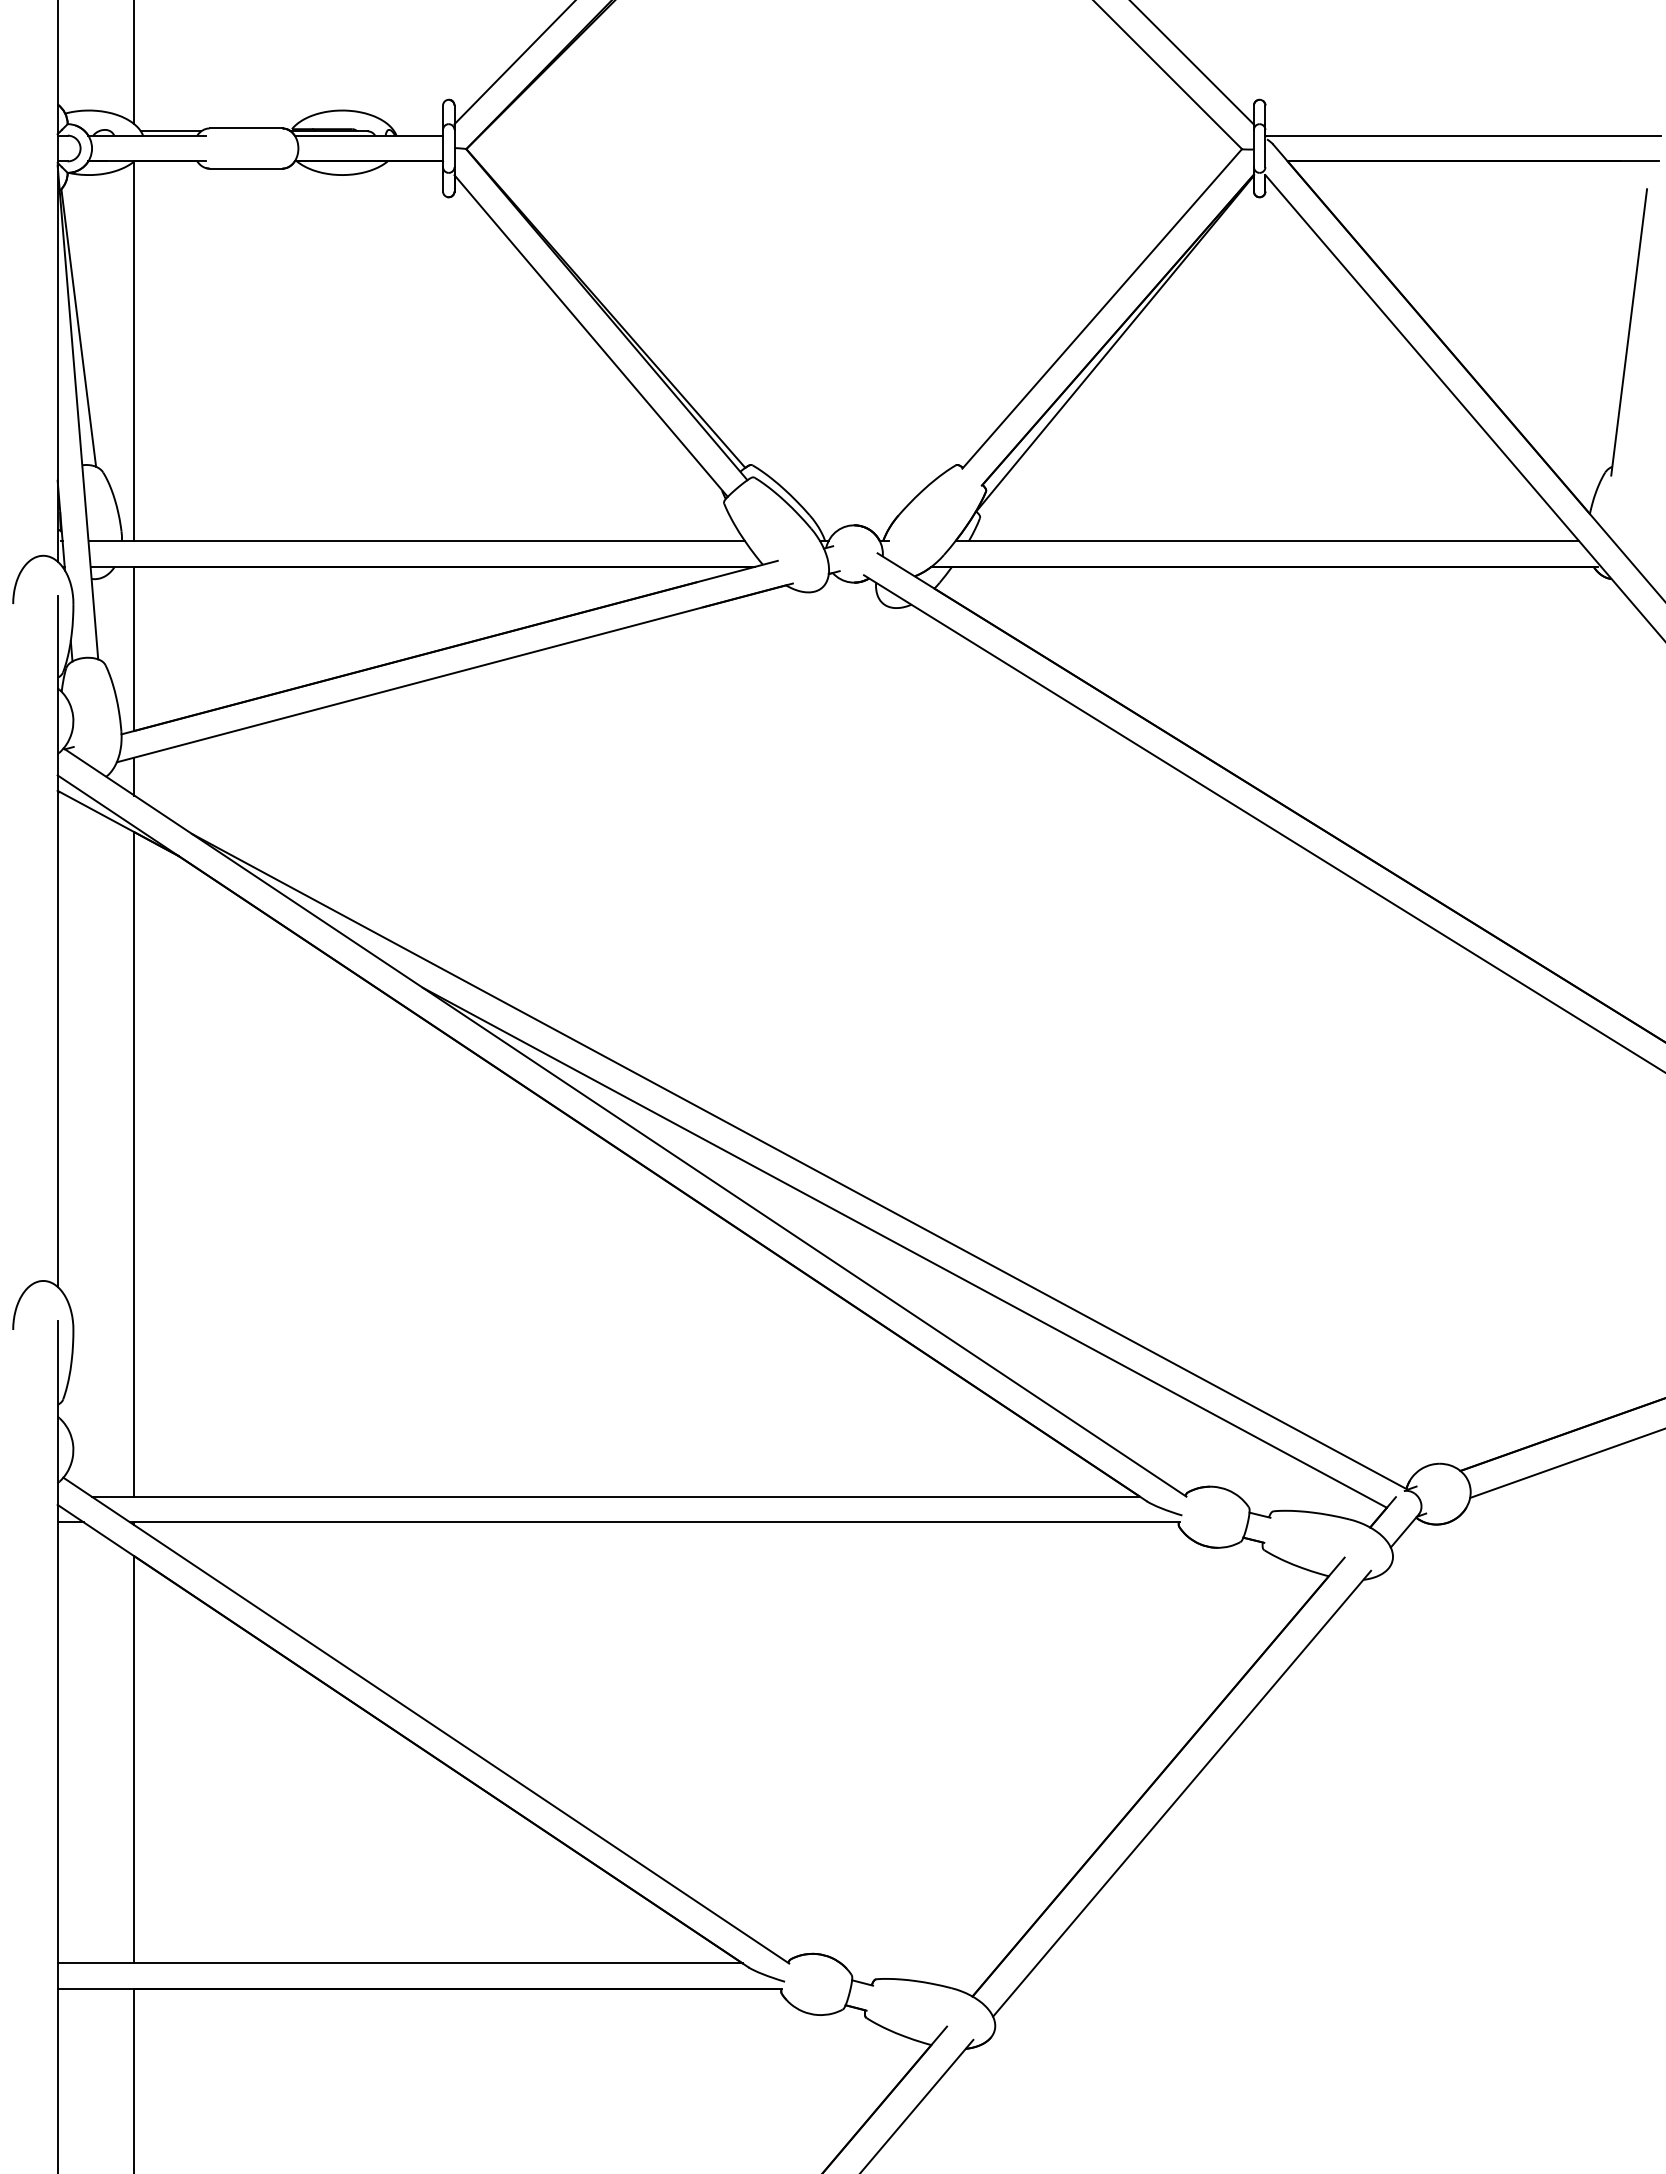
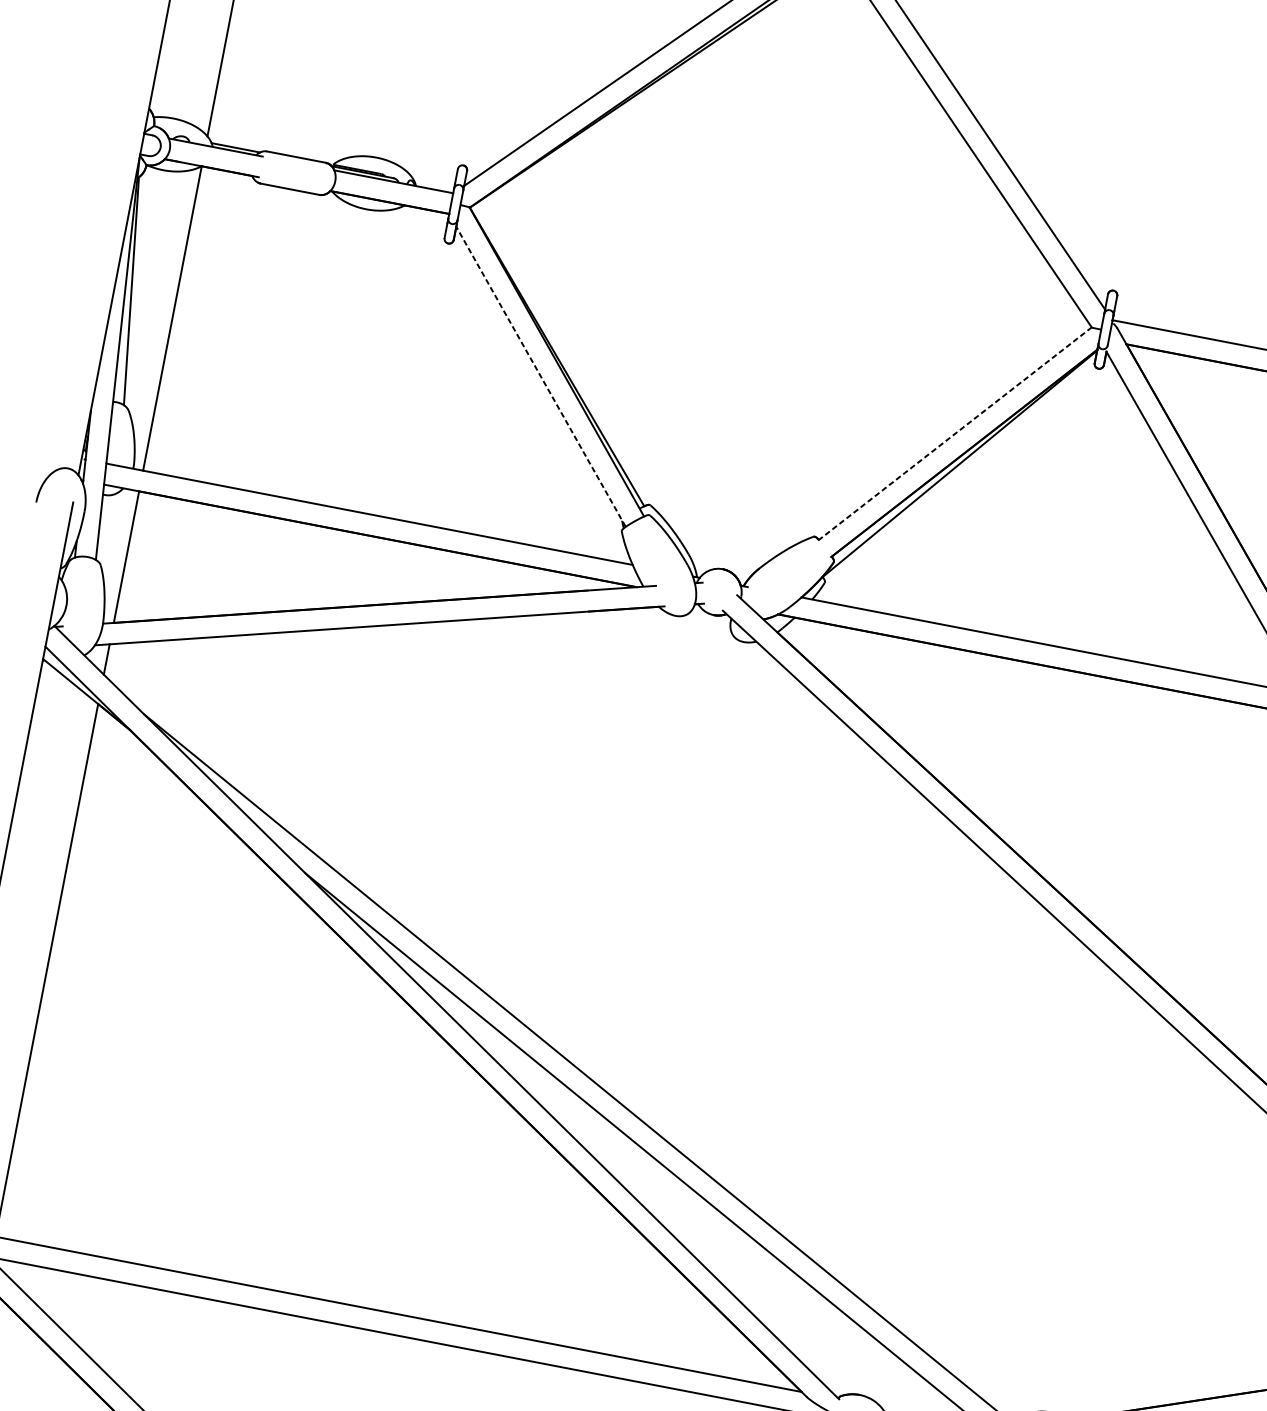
line: (1102, 308) -> (955, 433), solid -> dashed
line: (590, 335) -> (540, 376), solid -> dashed

